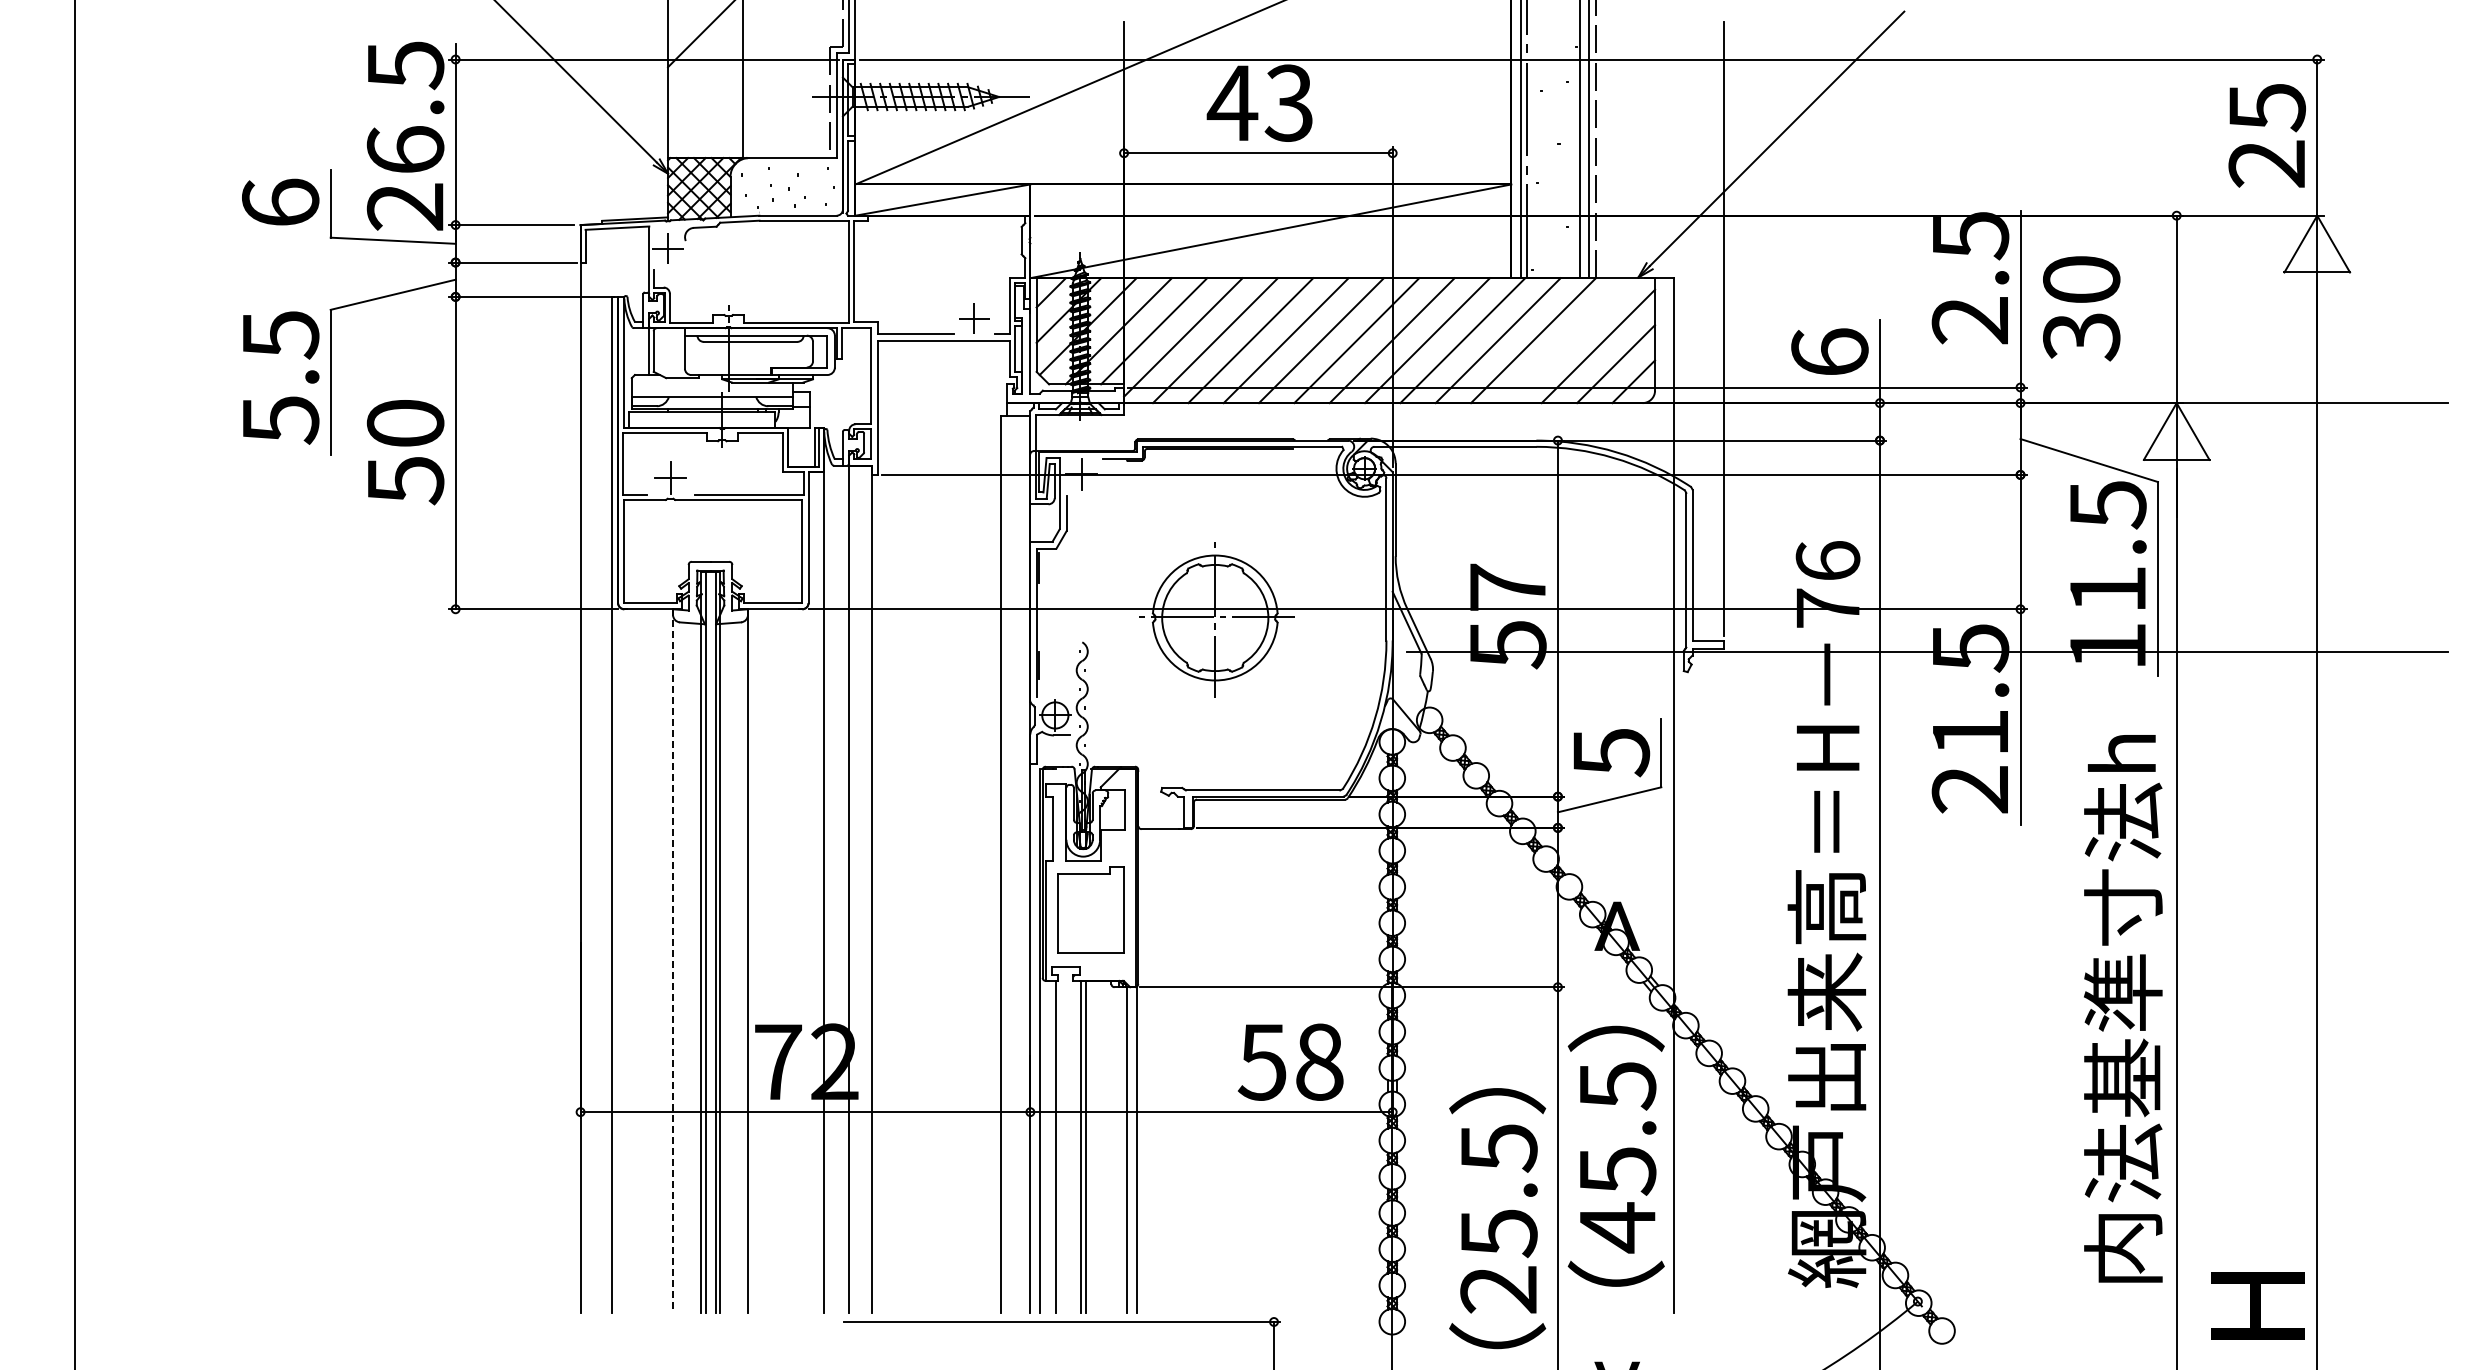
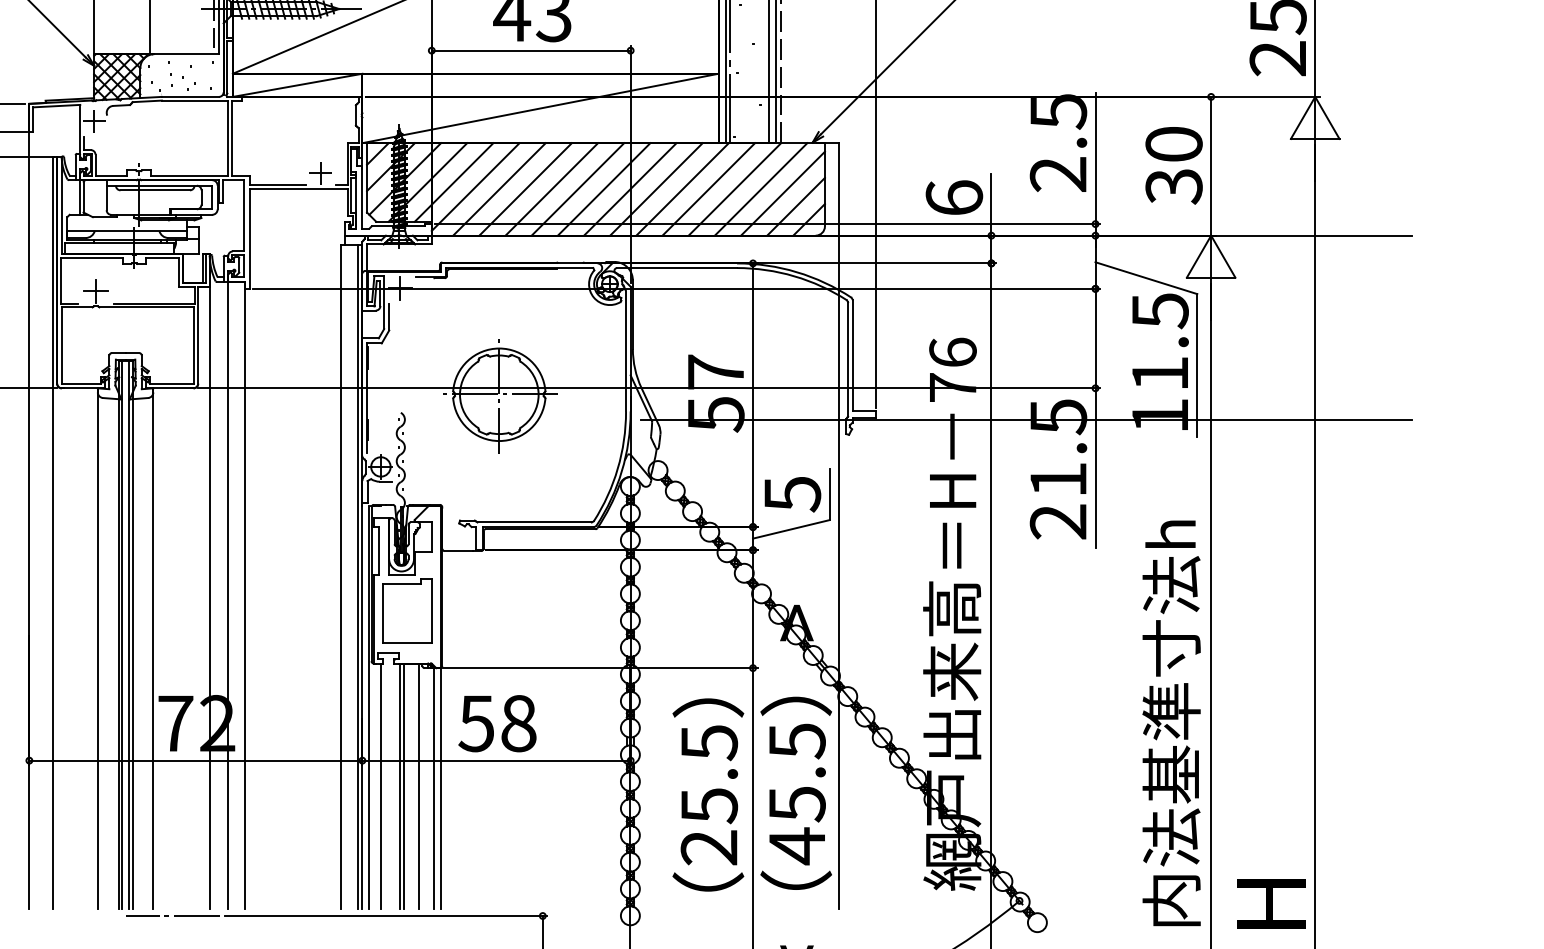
text: (2081, 308) -> (1173, 165), moved
line: (1568, 340) -> (760, 189), added
line: (1024, 863) -> (358, 576), added
line: (673, 960) -> (98, 648), dashed -> solid
text: (2123, 1008) -> (1171, 723), moved
text: (1290, 1061) -> (497, 723), moved
line: (1106, 1146) -> (418, 786), added
text: (1497, 1218) -> (708, 794), moved
line: (773, 1322) -> (172, 916), added

